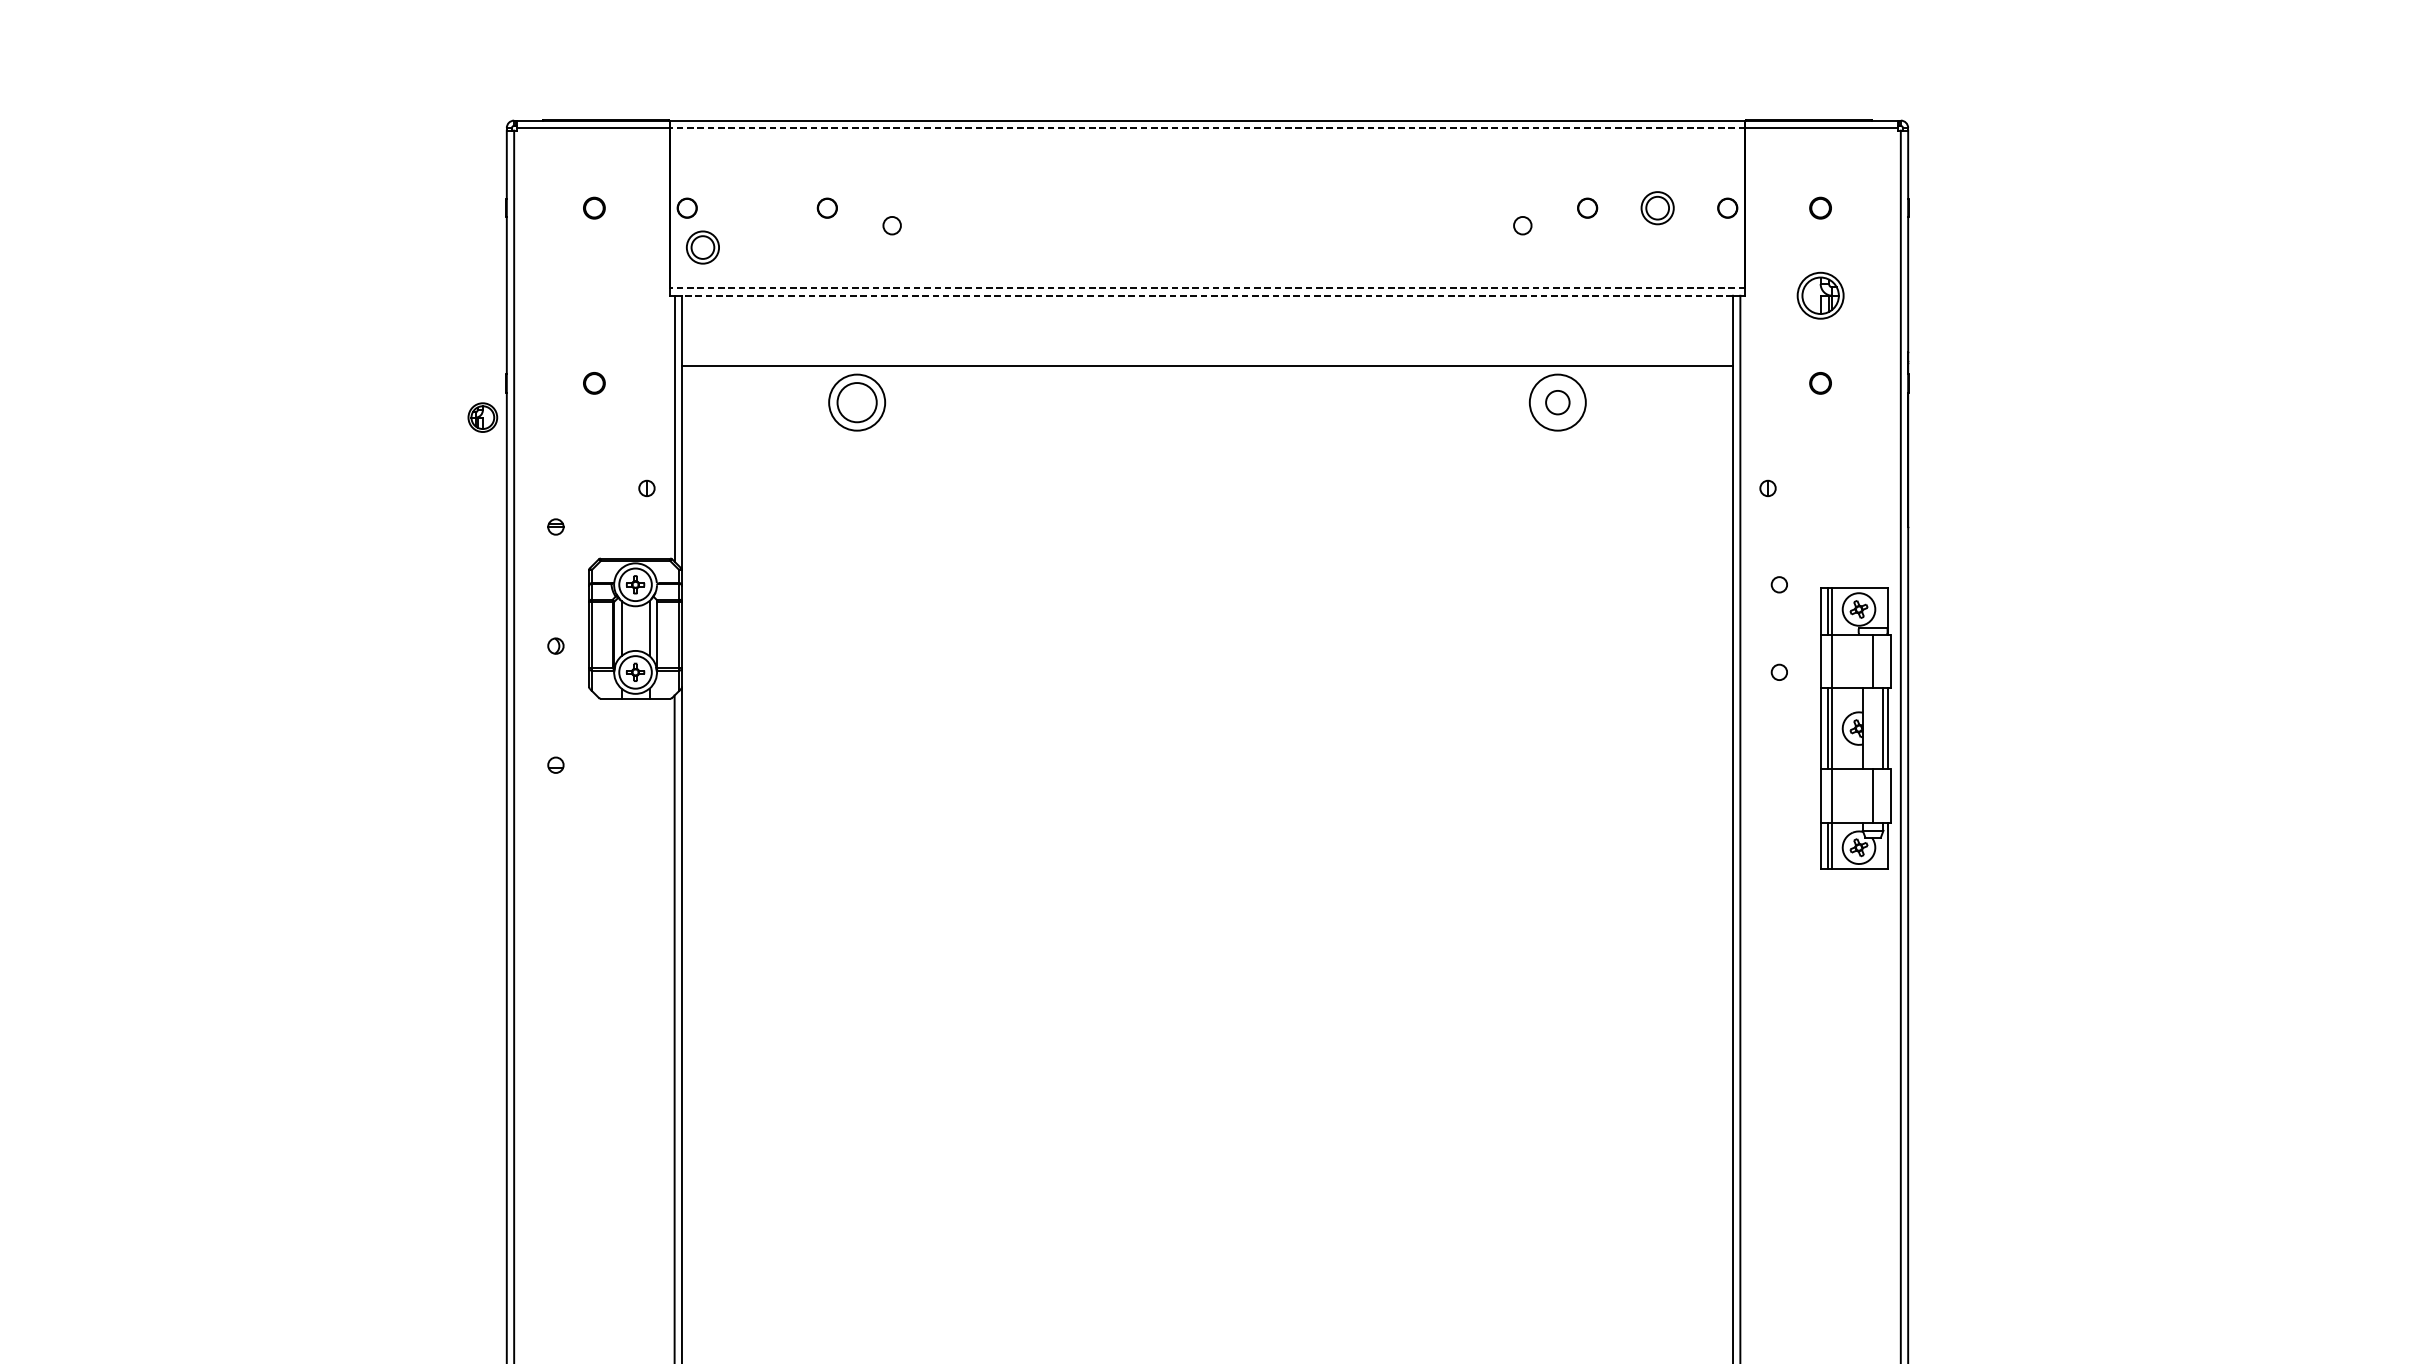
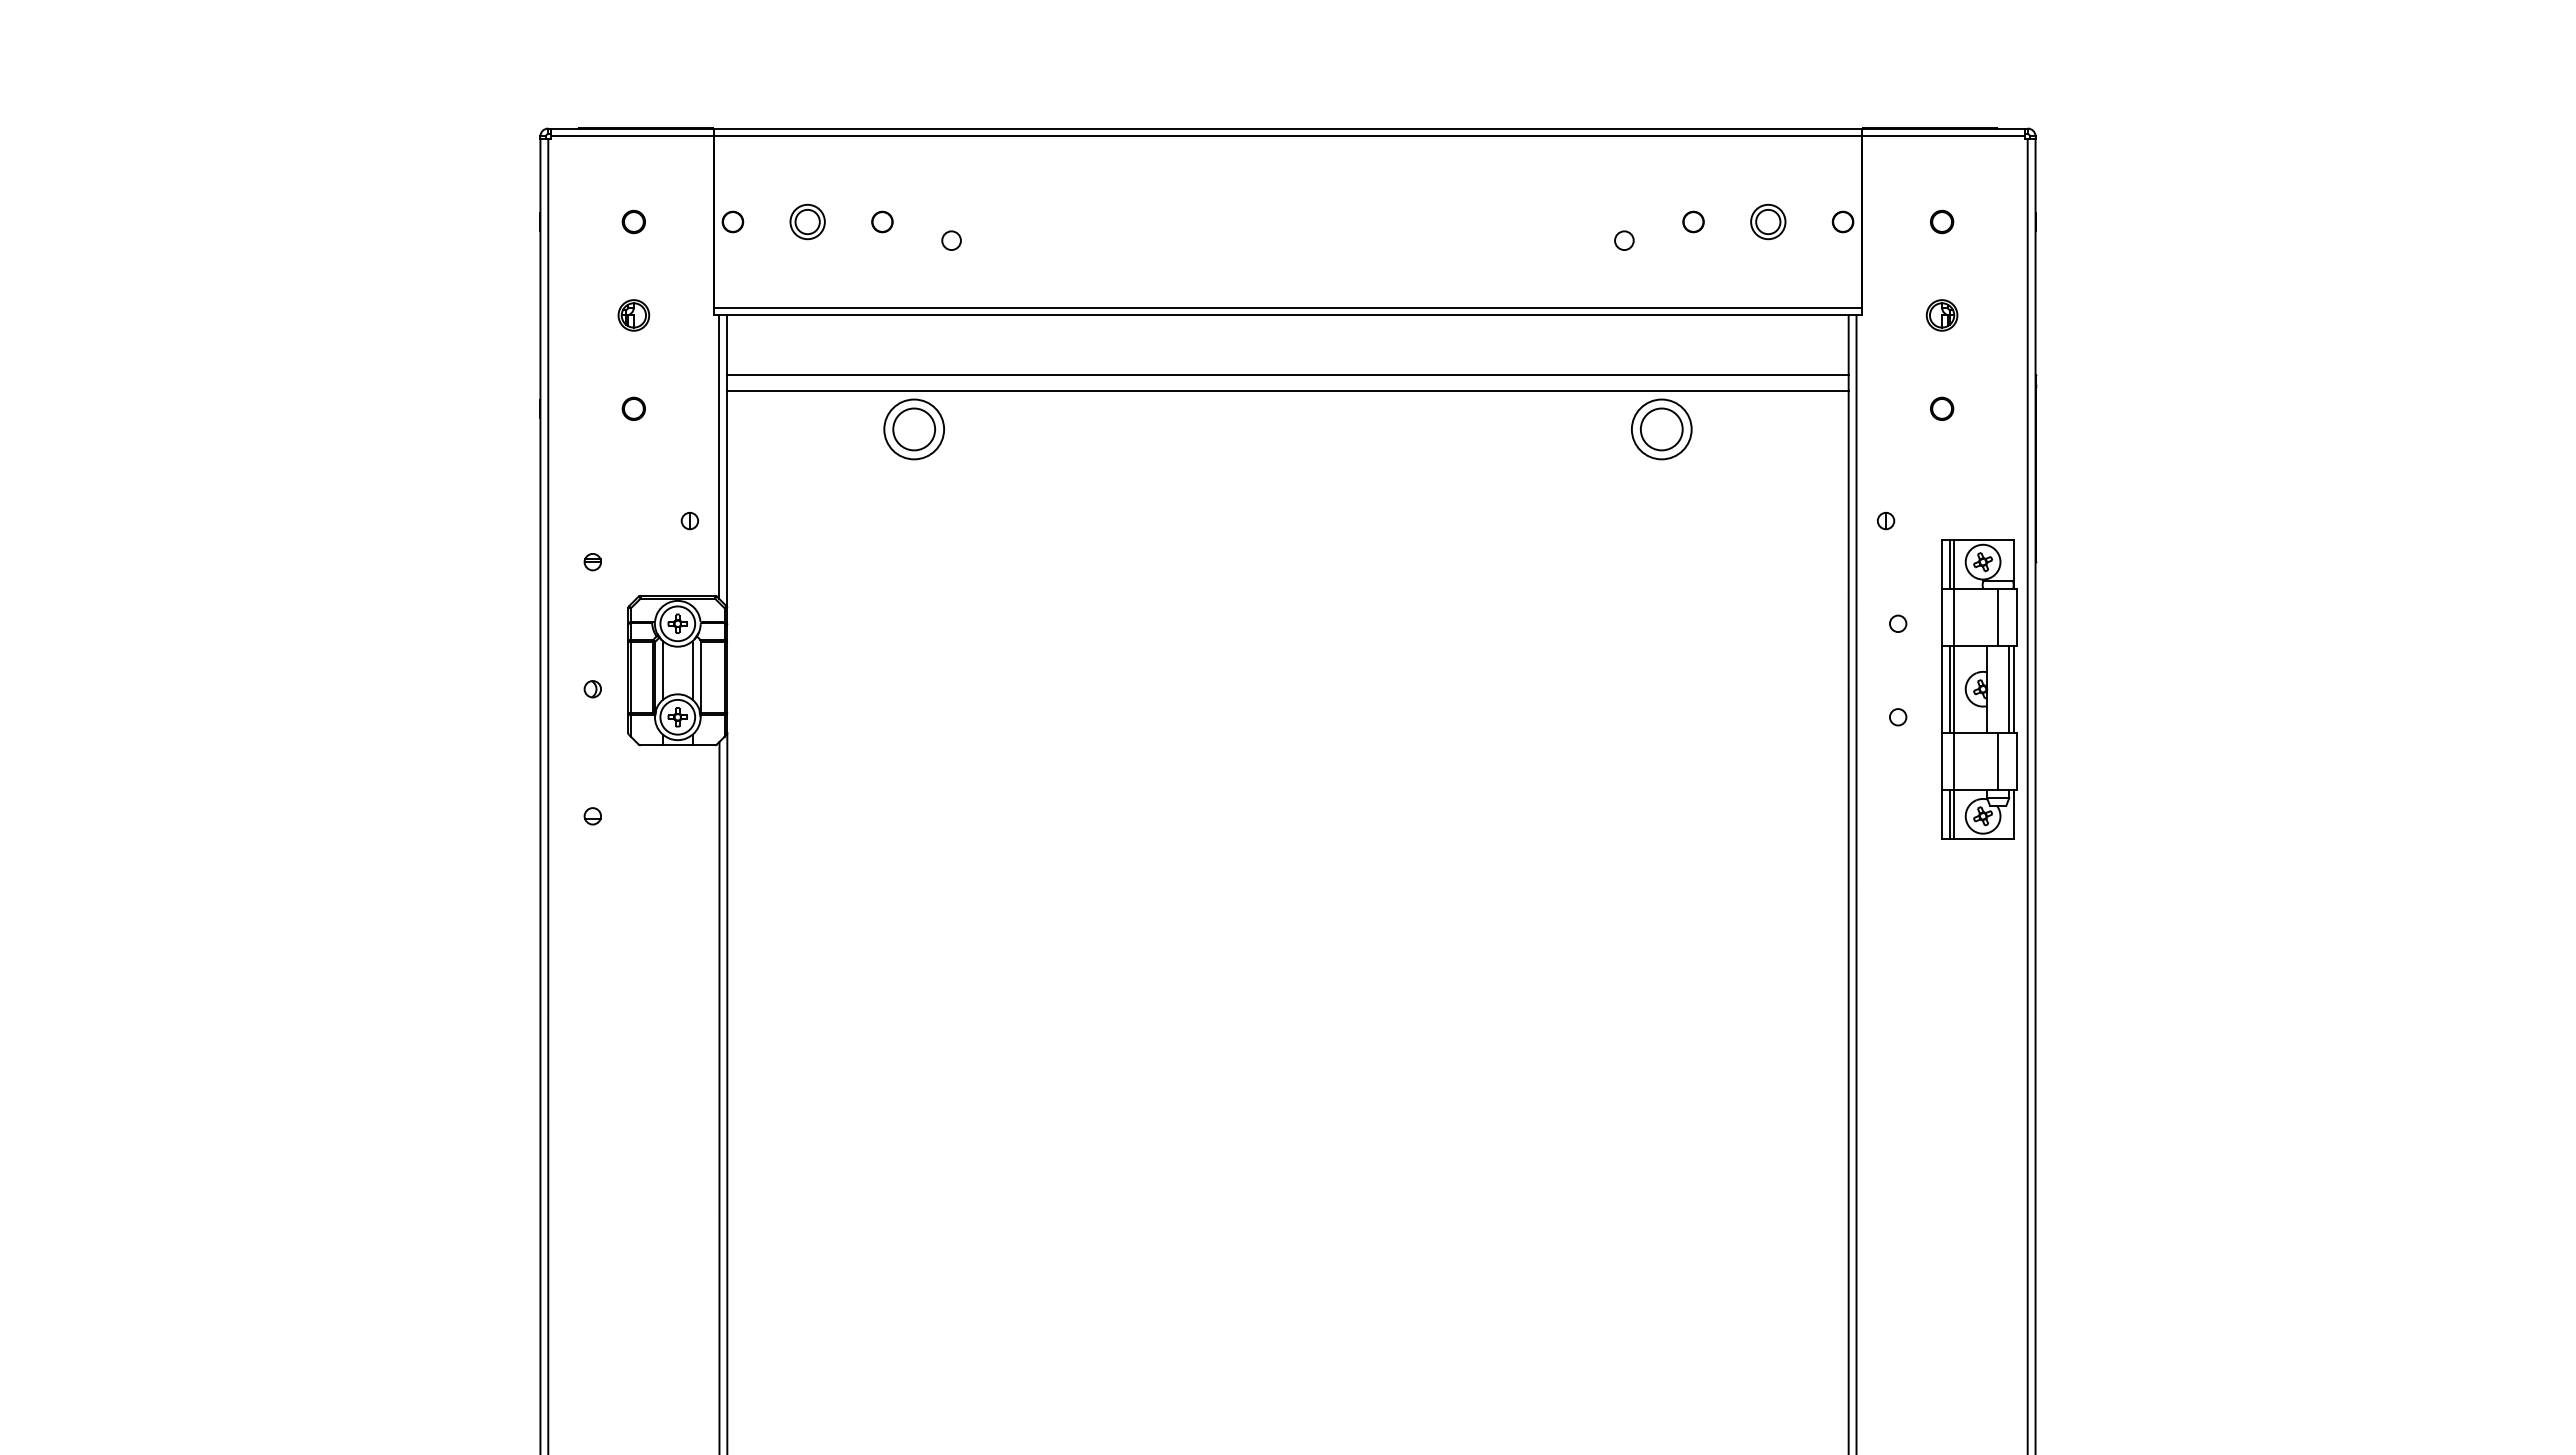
line: (1207, 128) -> (1288, 136), dashed -> solid
part: (702, 247) -> (807, 221), moved
line: (1207, 288) -> (1288, 307), dashed -> solid
line: (1207, 295) -> (1288, 315), dashed -> solid
part: (1820, 295) -> (1941, 315), size x0.62
line: (1207, 352) -> (1287, 375), added
circle: (1557, 402) -> (1661, 429), size x1.67
part: (482, 417) -> (633, 315), moved
part: (1855, 728) -> (1979, 689), moved

